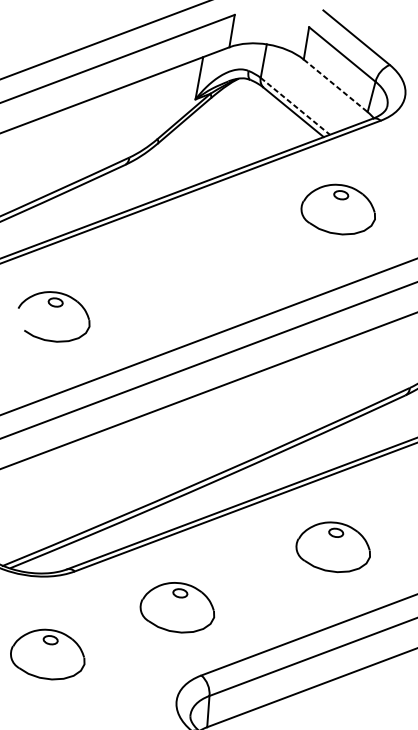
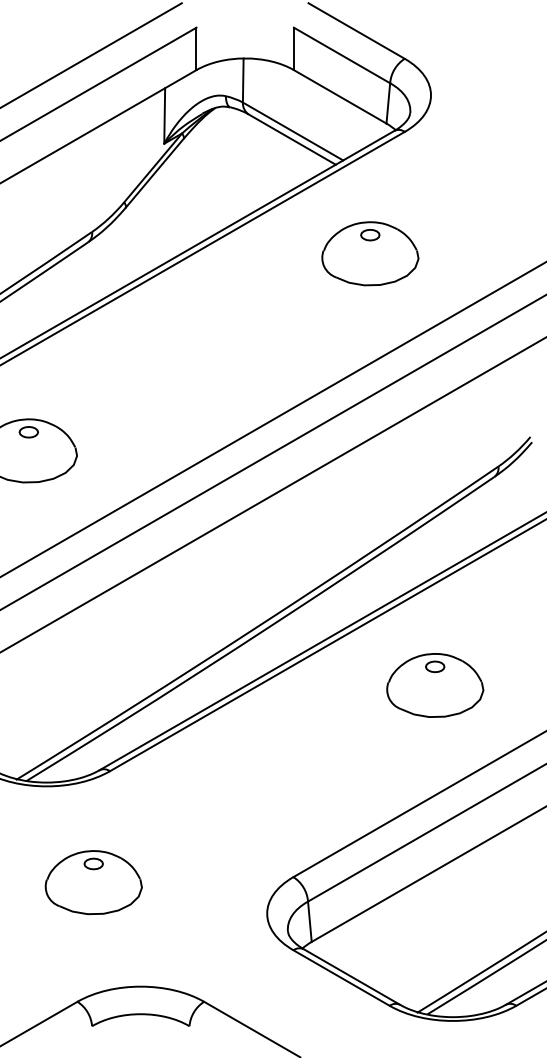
line: (335, 86) -> (340, 97), dashed -> solid
line: (295, 106) -> (293, 131), dashed -> solid
part: (178, 607) -> (249, 795), removed

